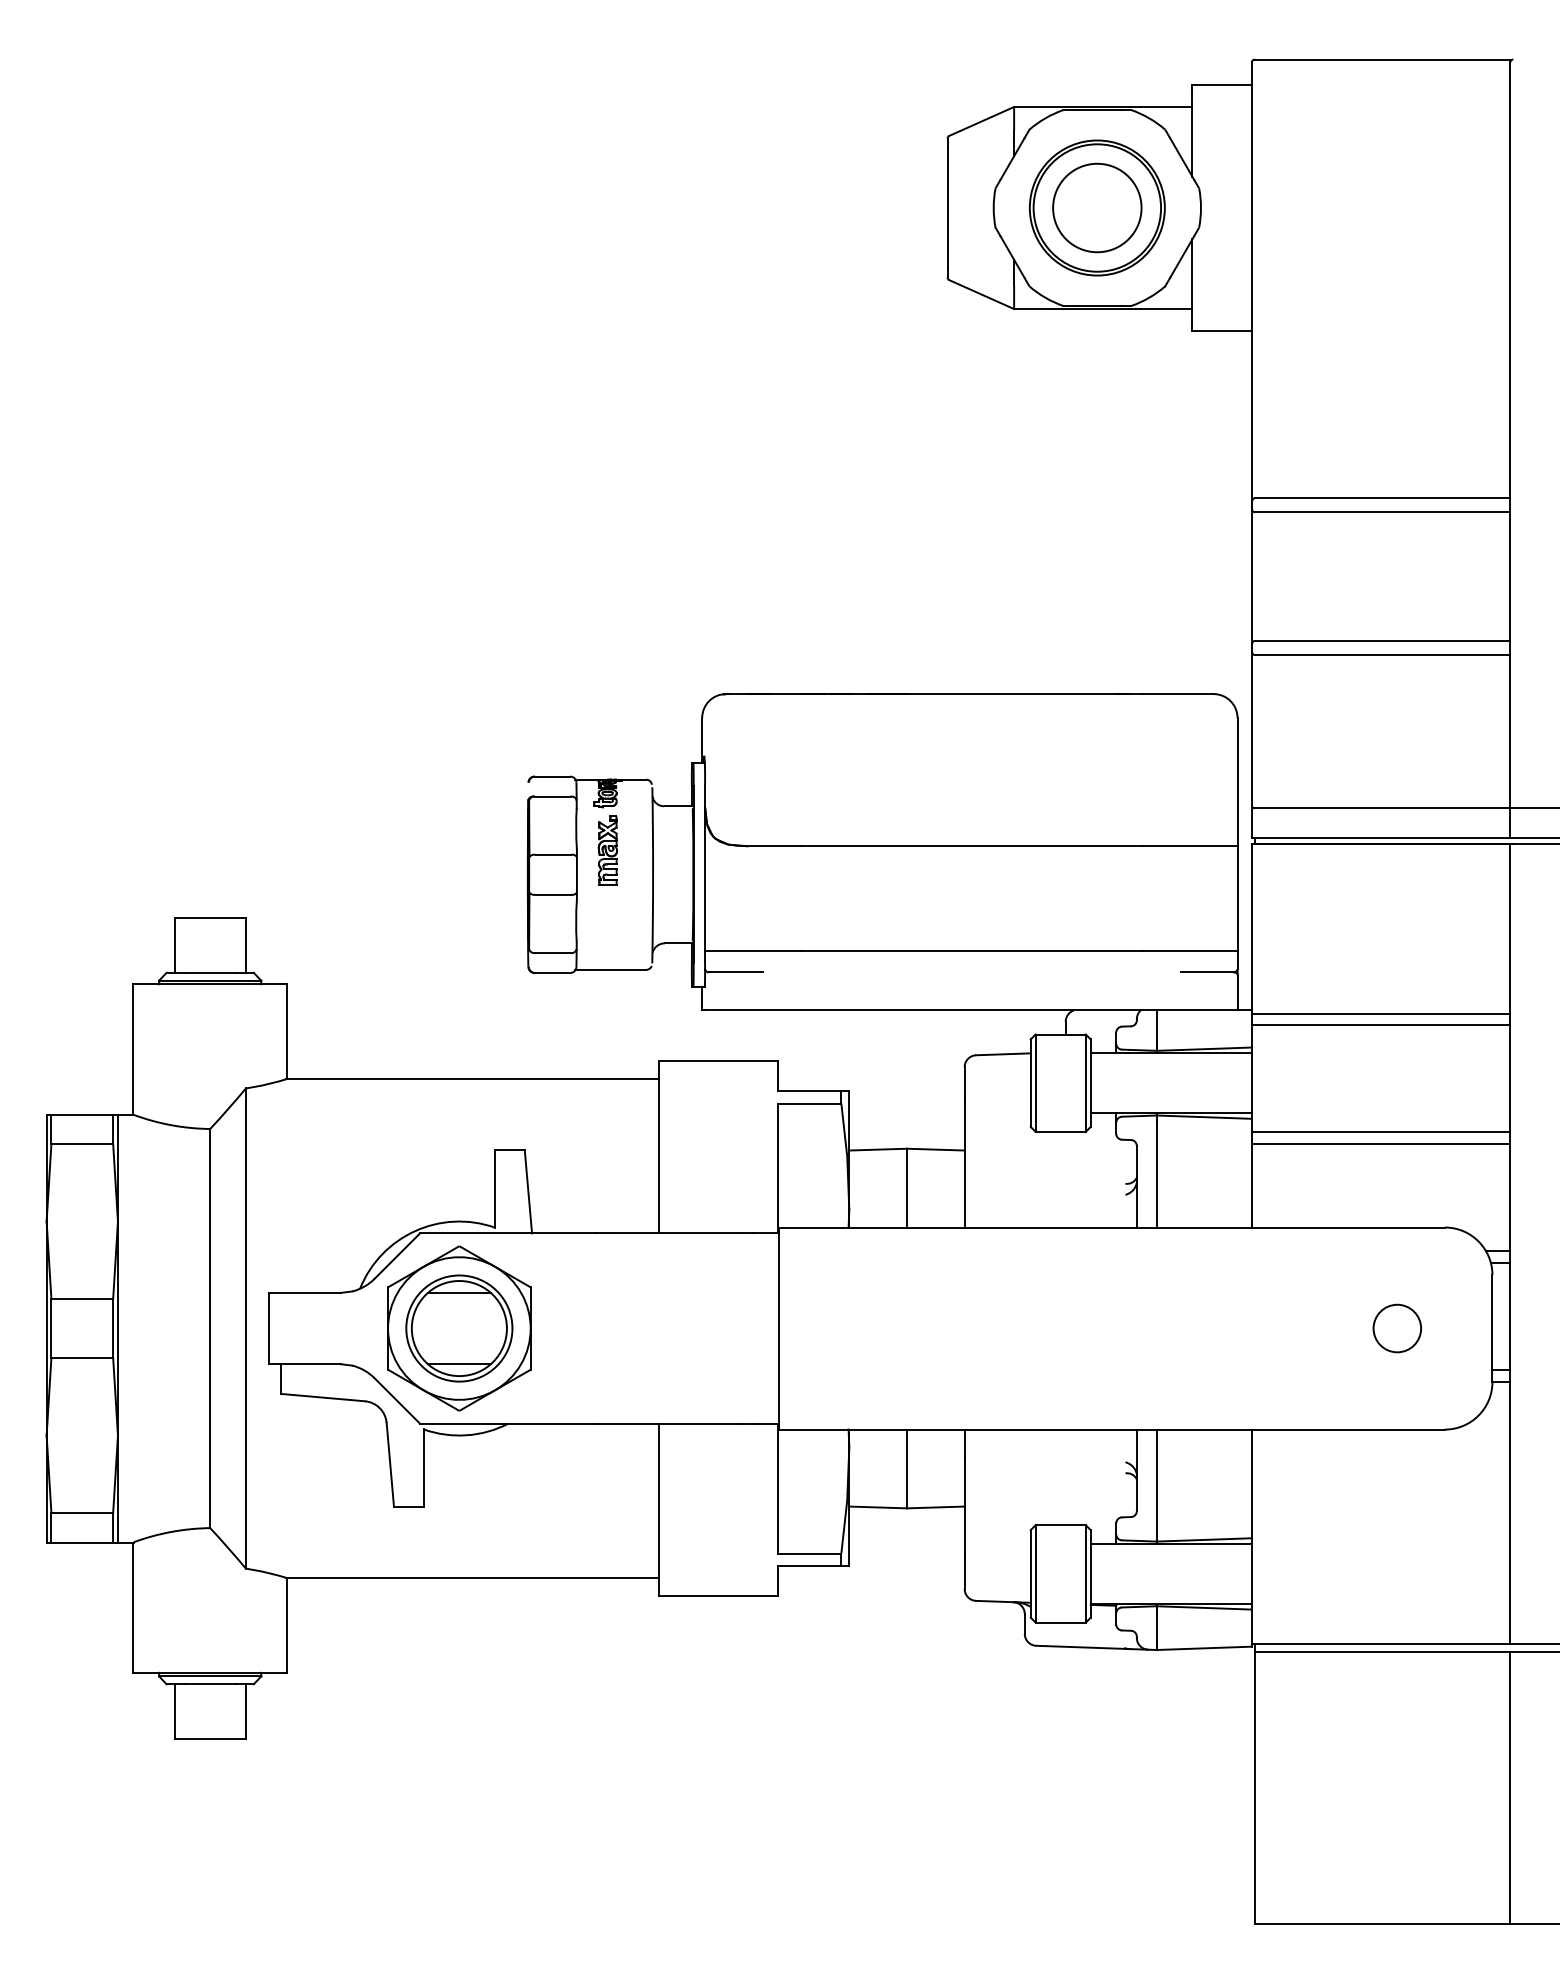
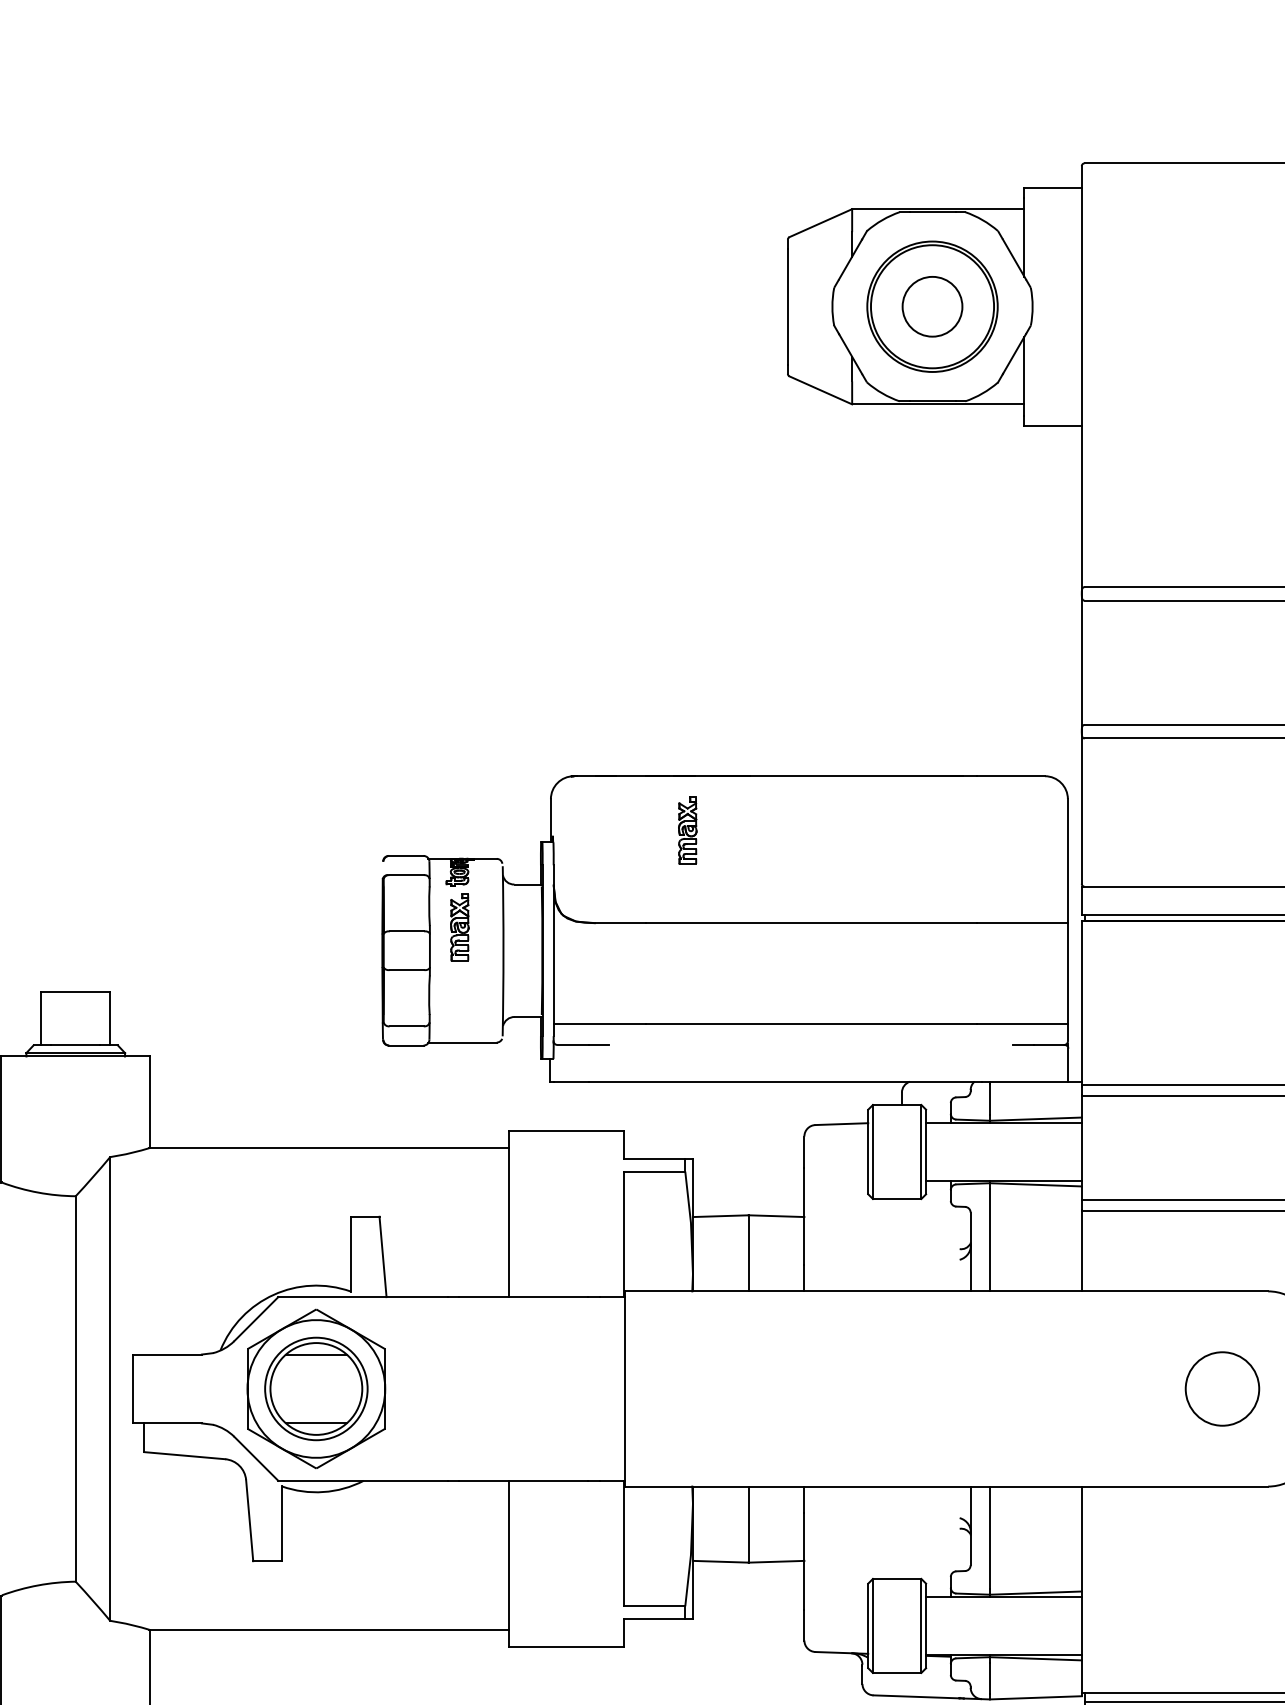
circle: (1097, 207) -> (932, 306), size x0.7
part: (843, 750) -> (687, 830), added
circle: (1396, 1328) -> (1221, 1388), size x1.6

